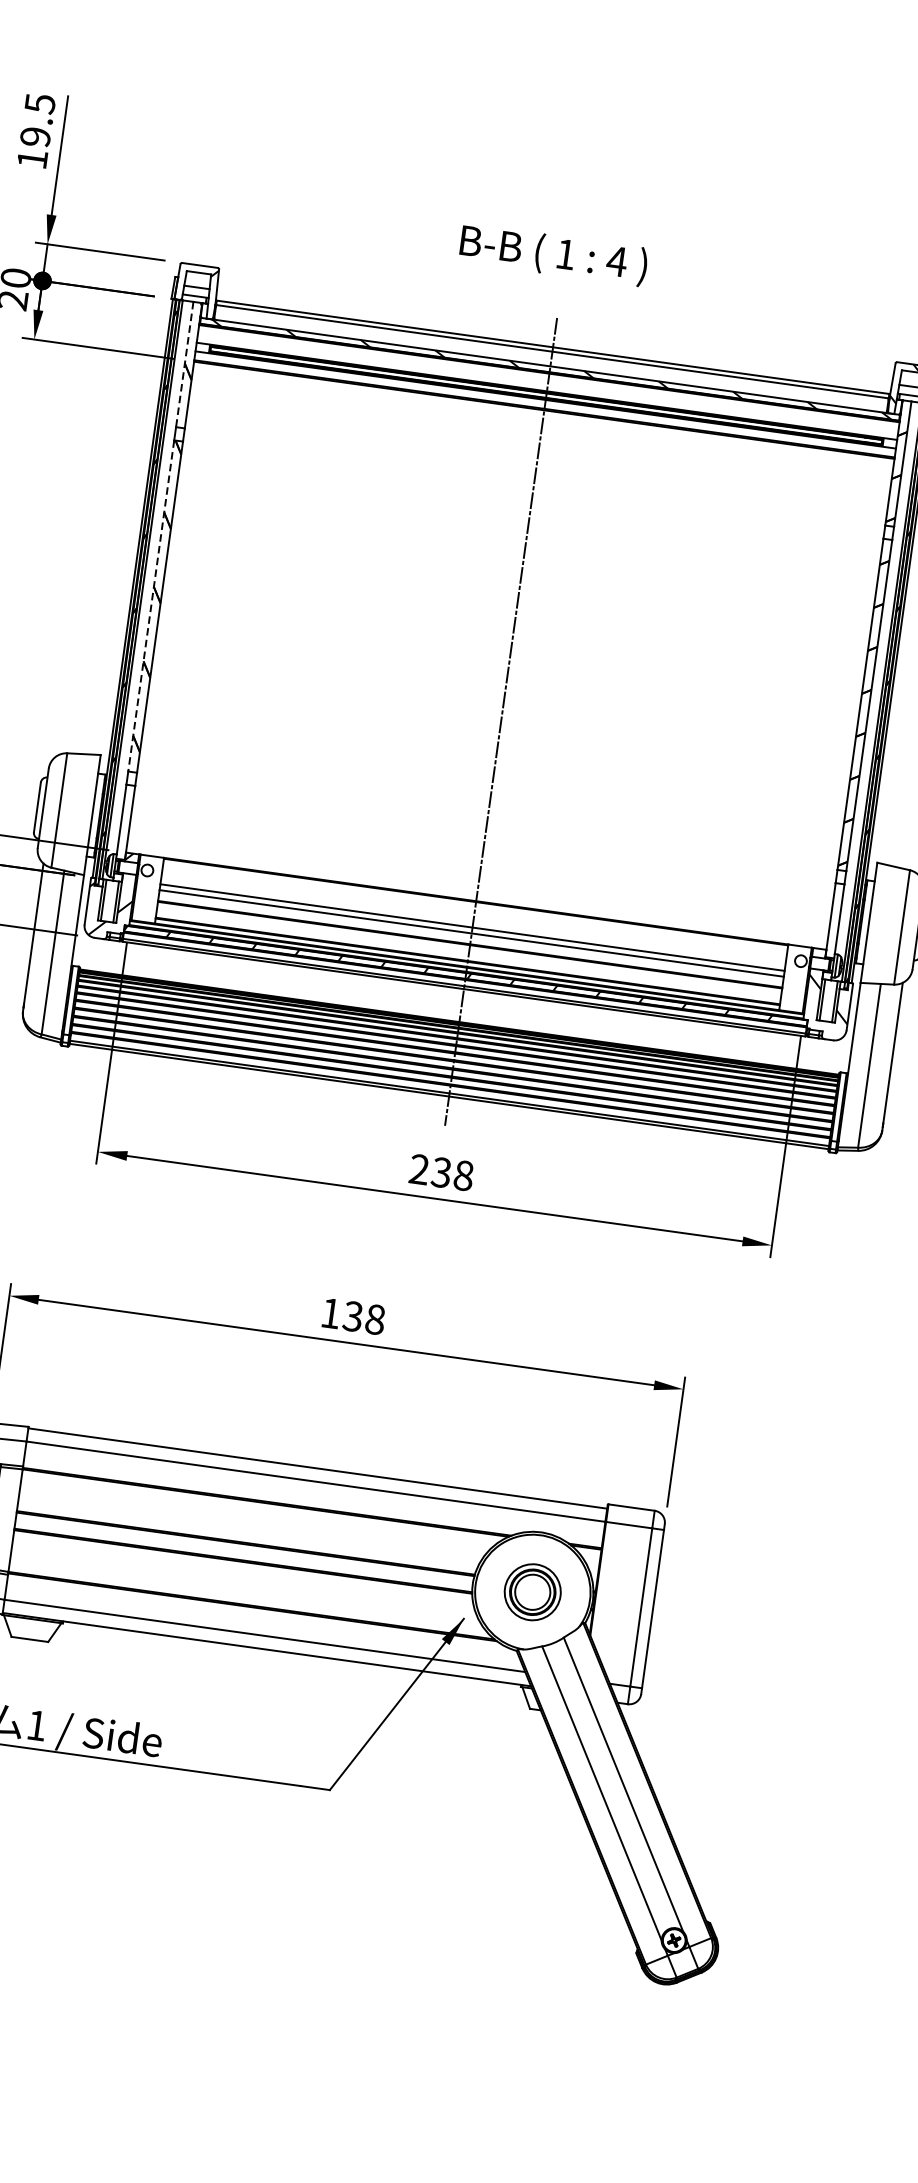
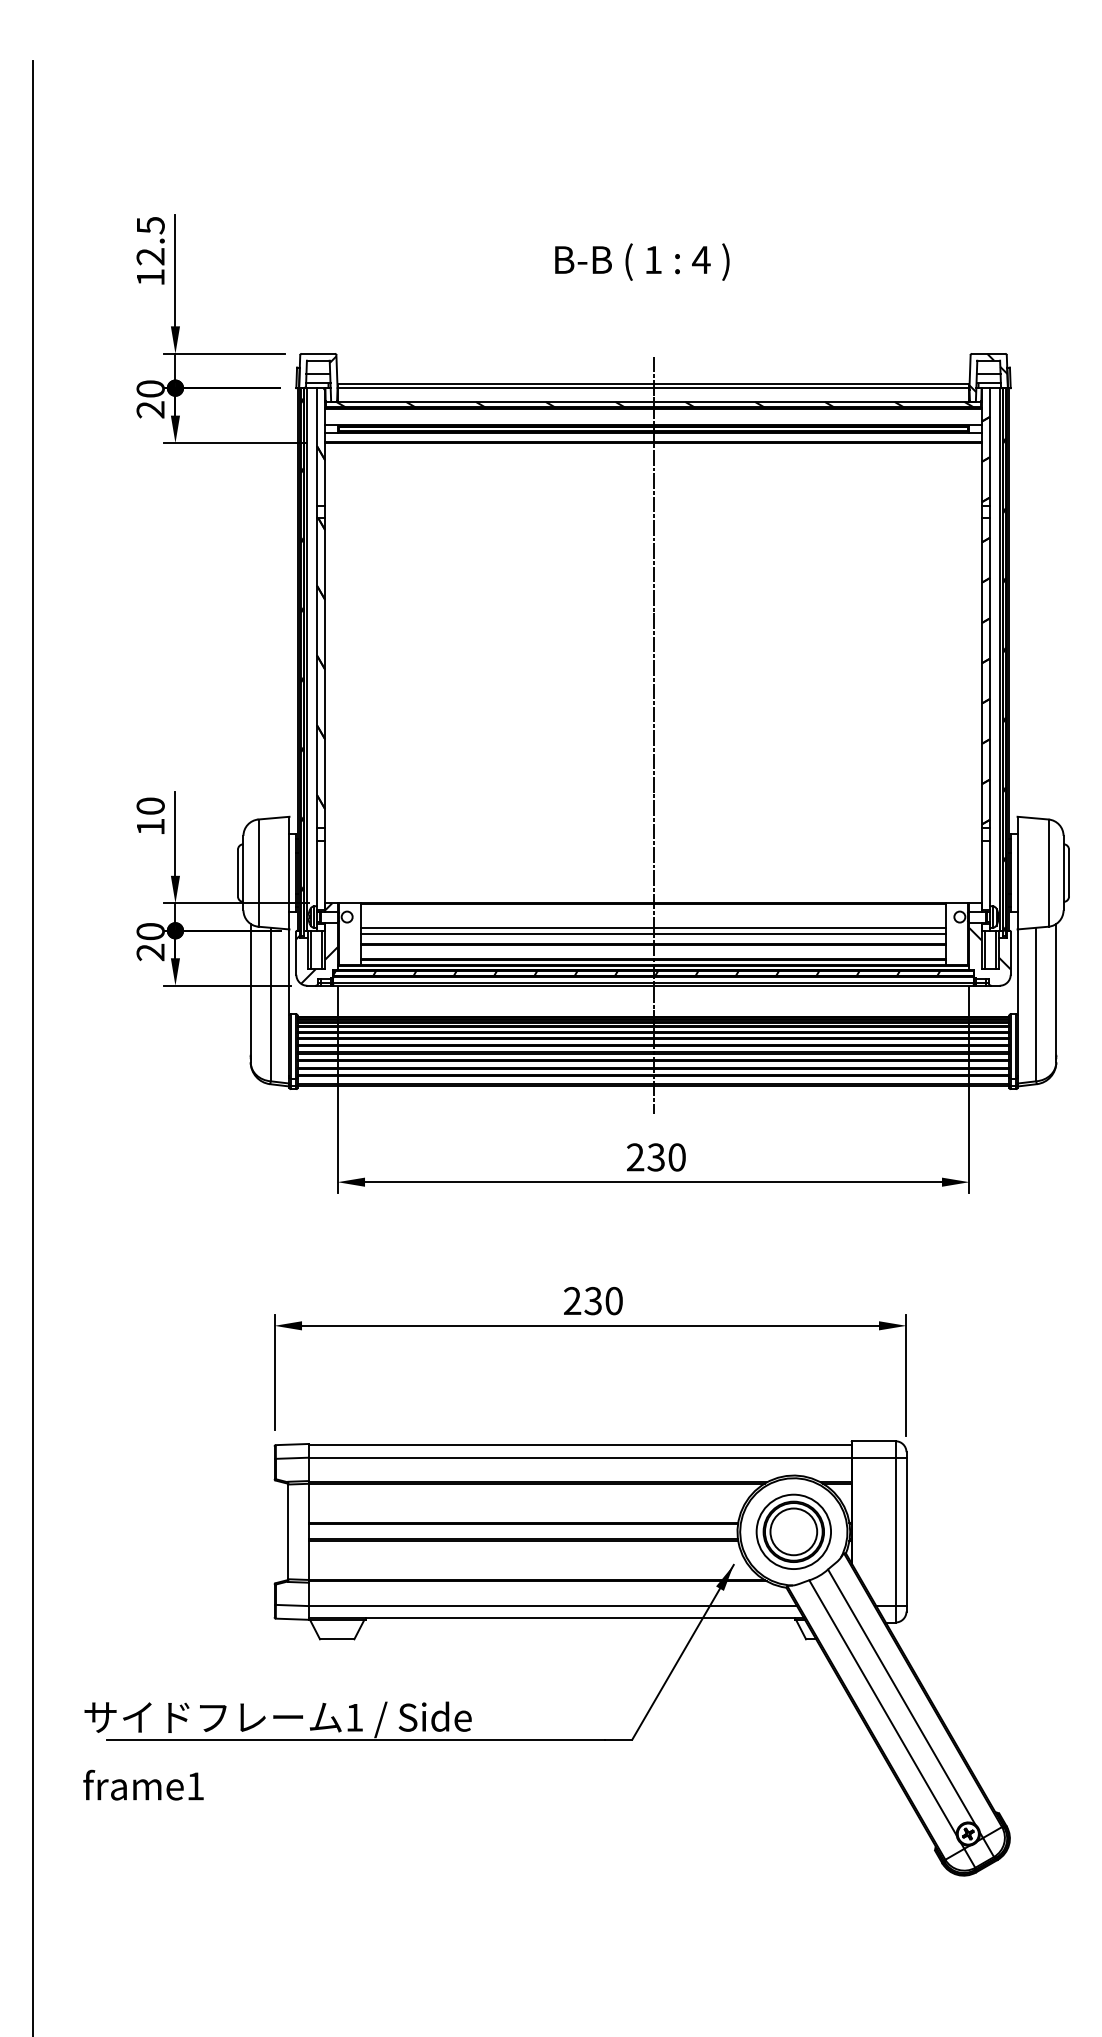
text: (35, 136) -> (150, 256), 19.5 -> 12.5
text: (553, 254) -> (642, 261), moved
line: (184, 364) -> (316, 446), dashed -> solid
line: (150, 606) -> (316, 673), dashed -> solid
text: (463, 1175) -> (676, 1157), 238 -> 230
text: (353, 1315) -> (593, 1300), 138 -> 230
part: (532, 1591) -> (793, 1531), size x1.43

